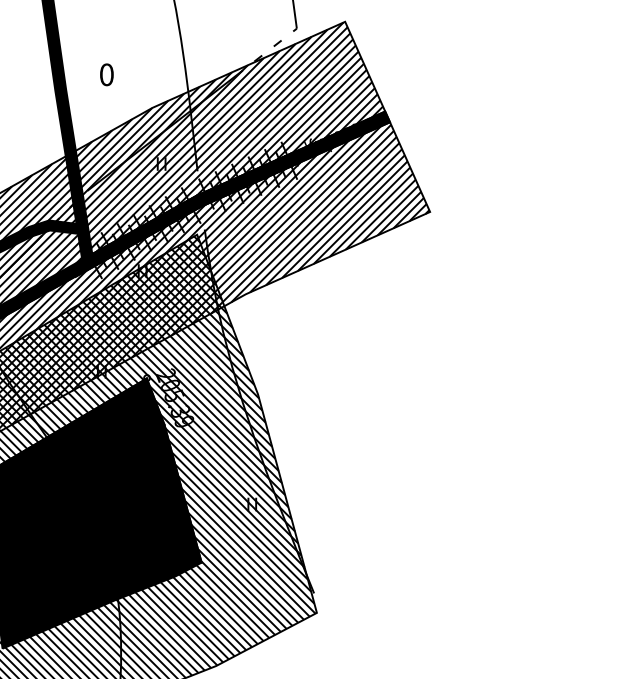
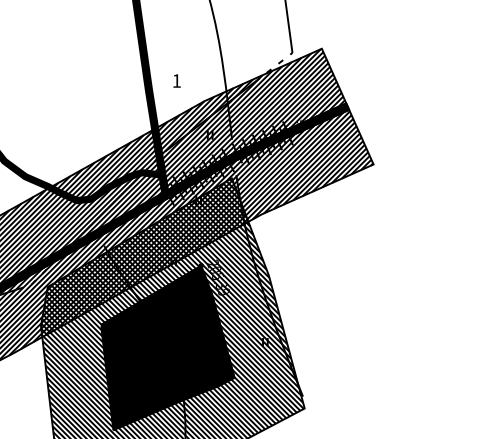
text: (106, 73) -> (176, 80), 0 -> 1

